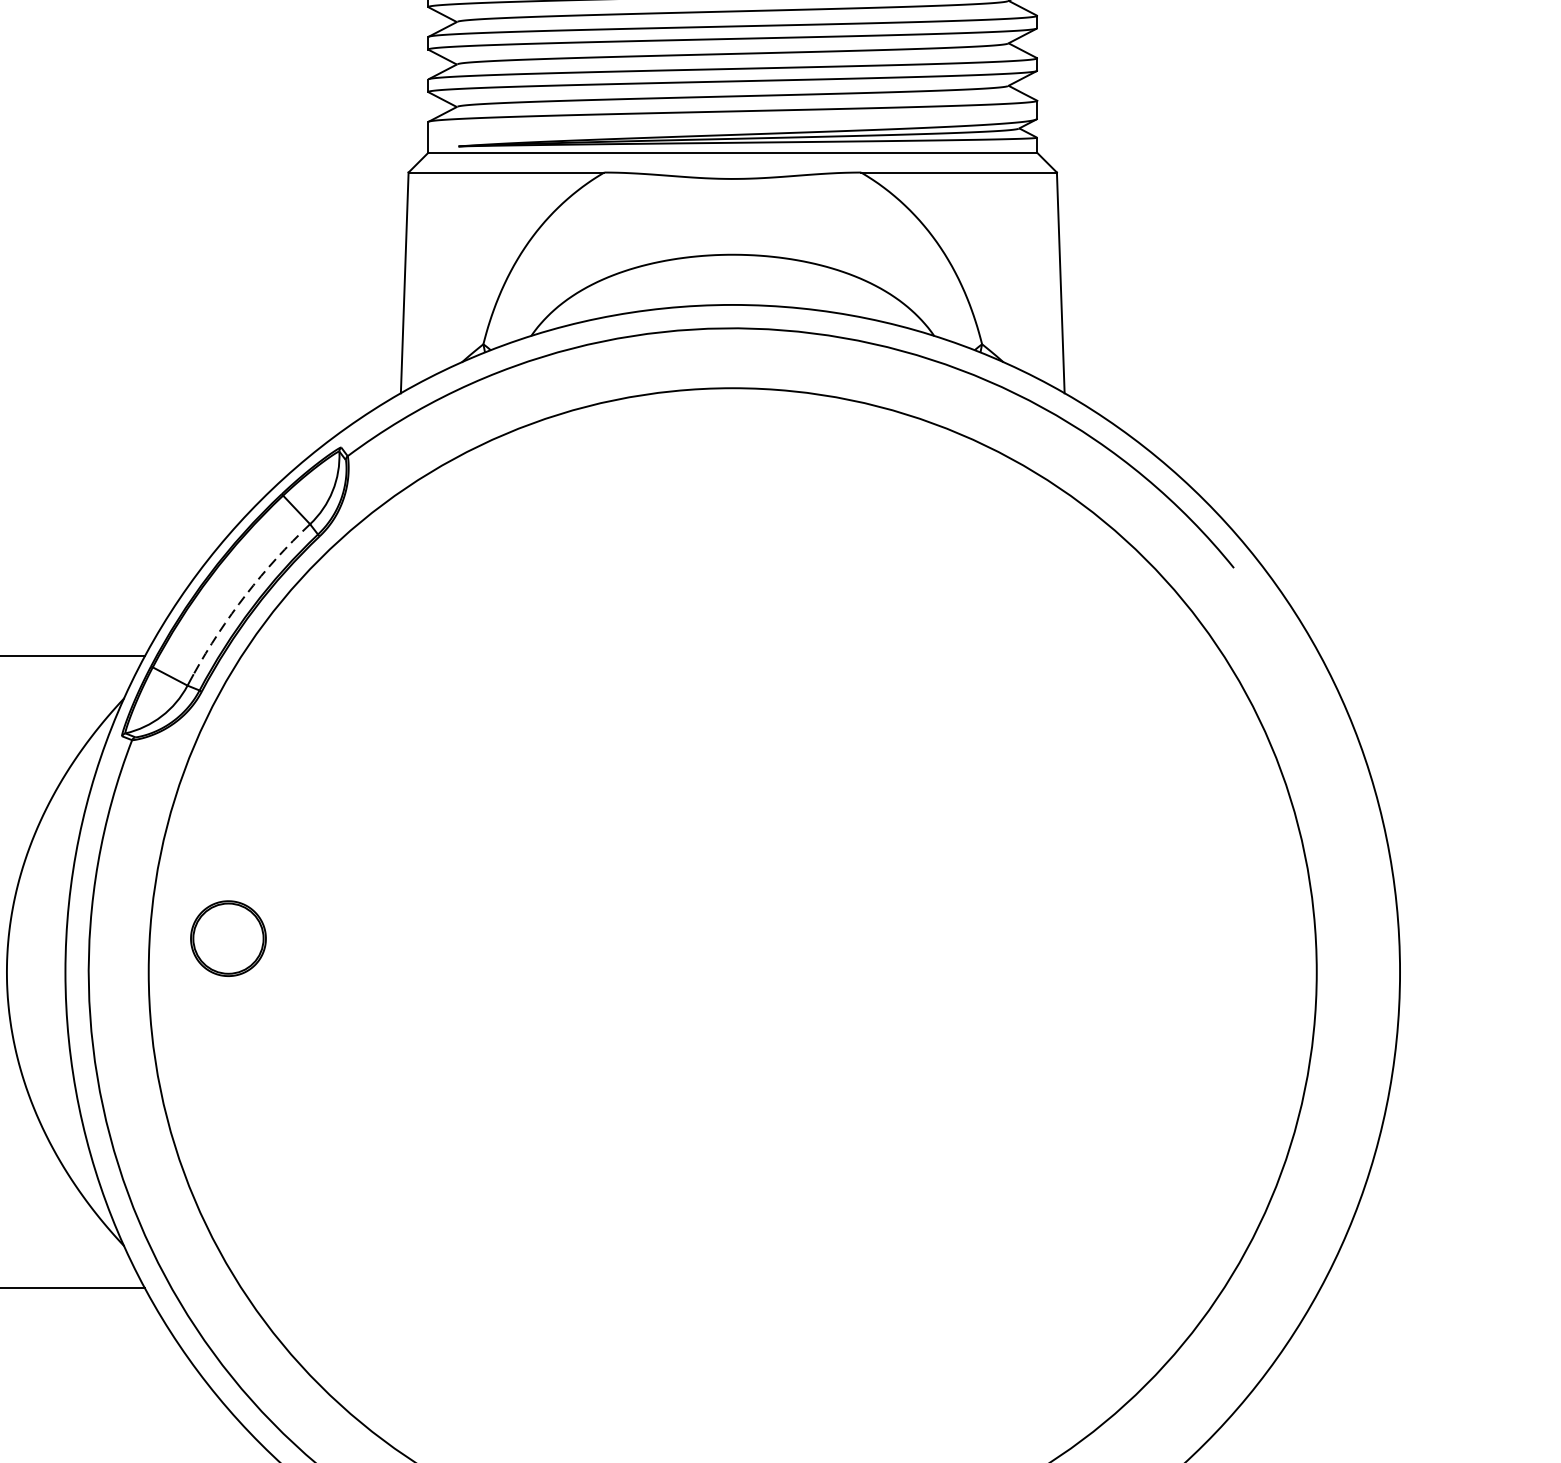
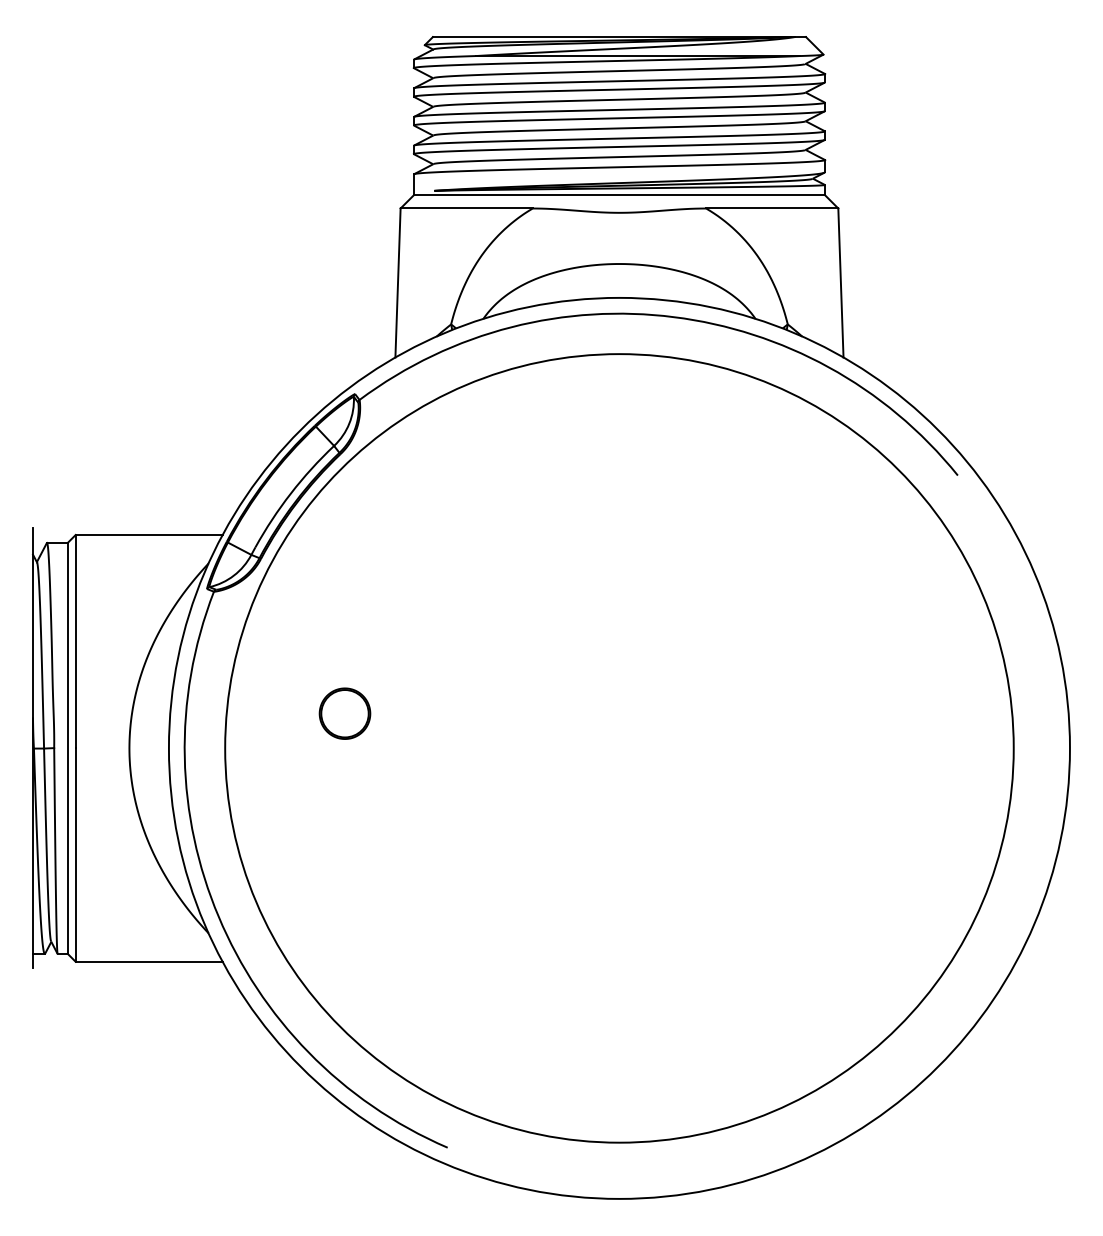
arc: (245, 594) -> (290, 493), dashed -> solid
part: (227, 938) -> (344, 713), moved

